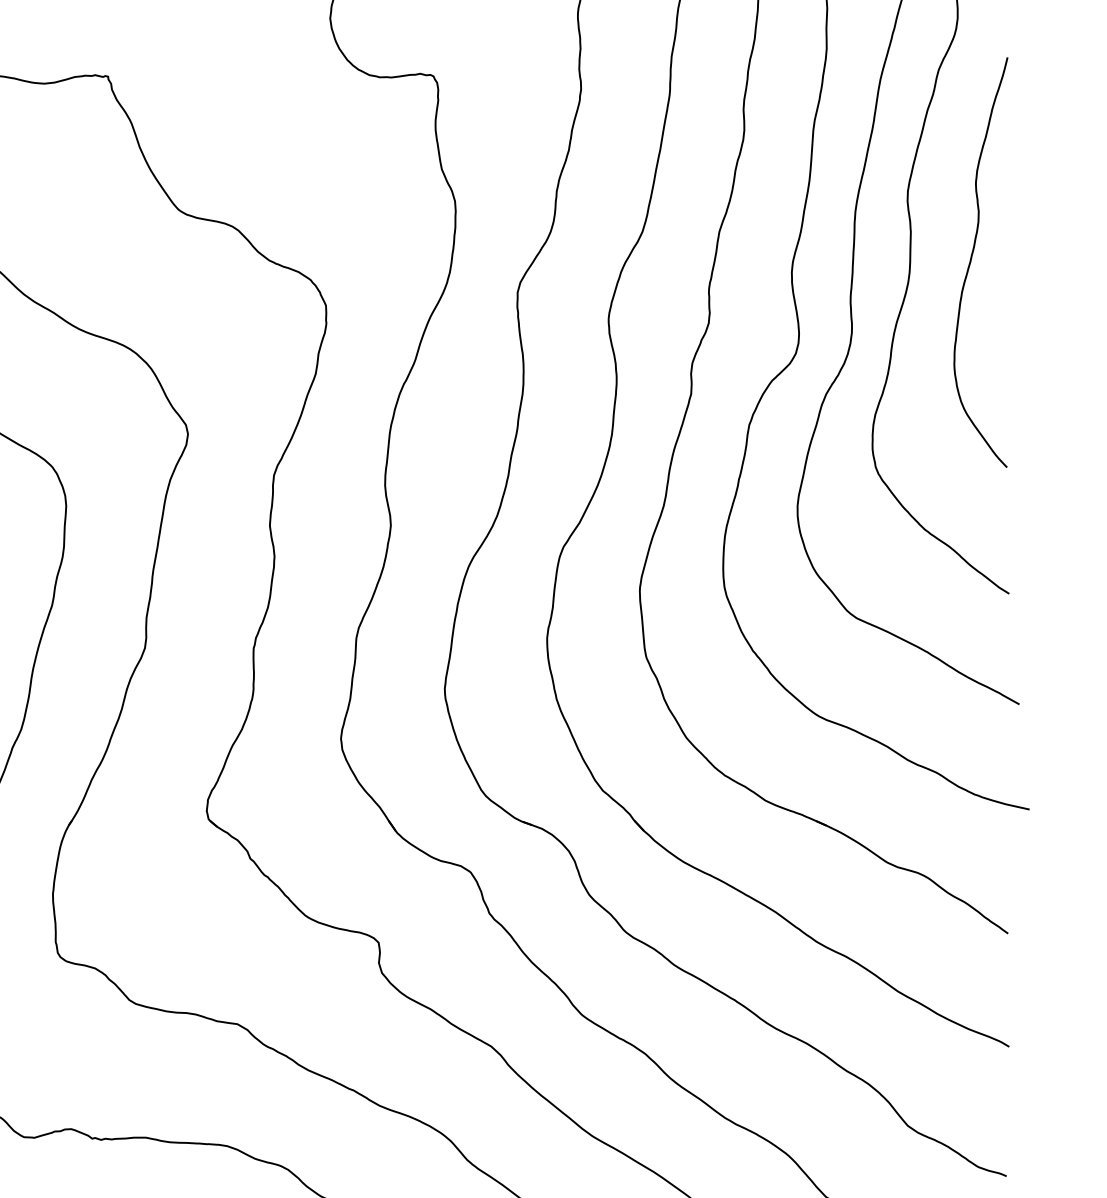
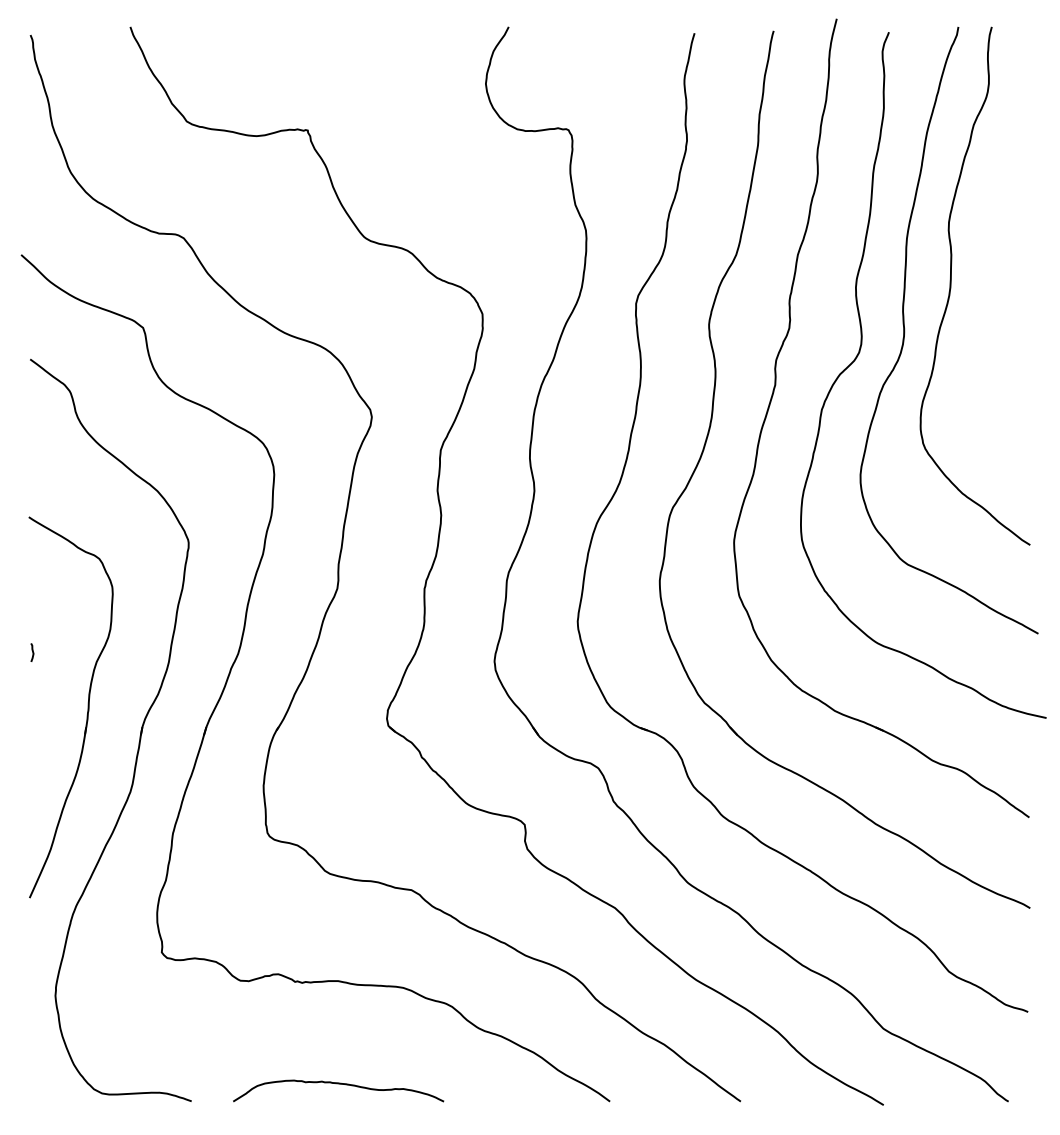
curve: (972, 261) -> (1000, 278), removed

